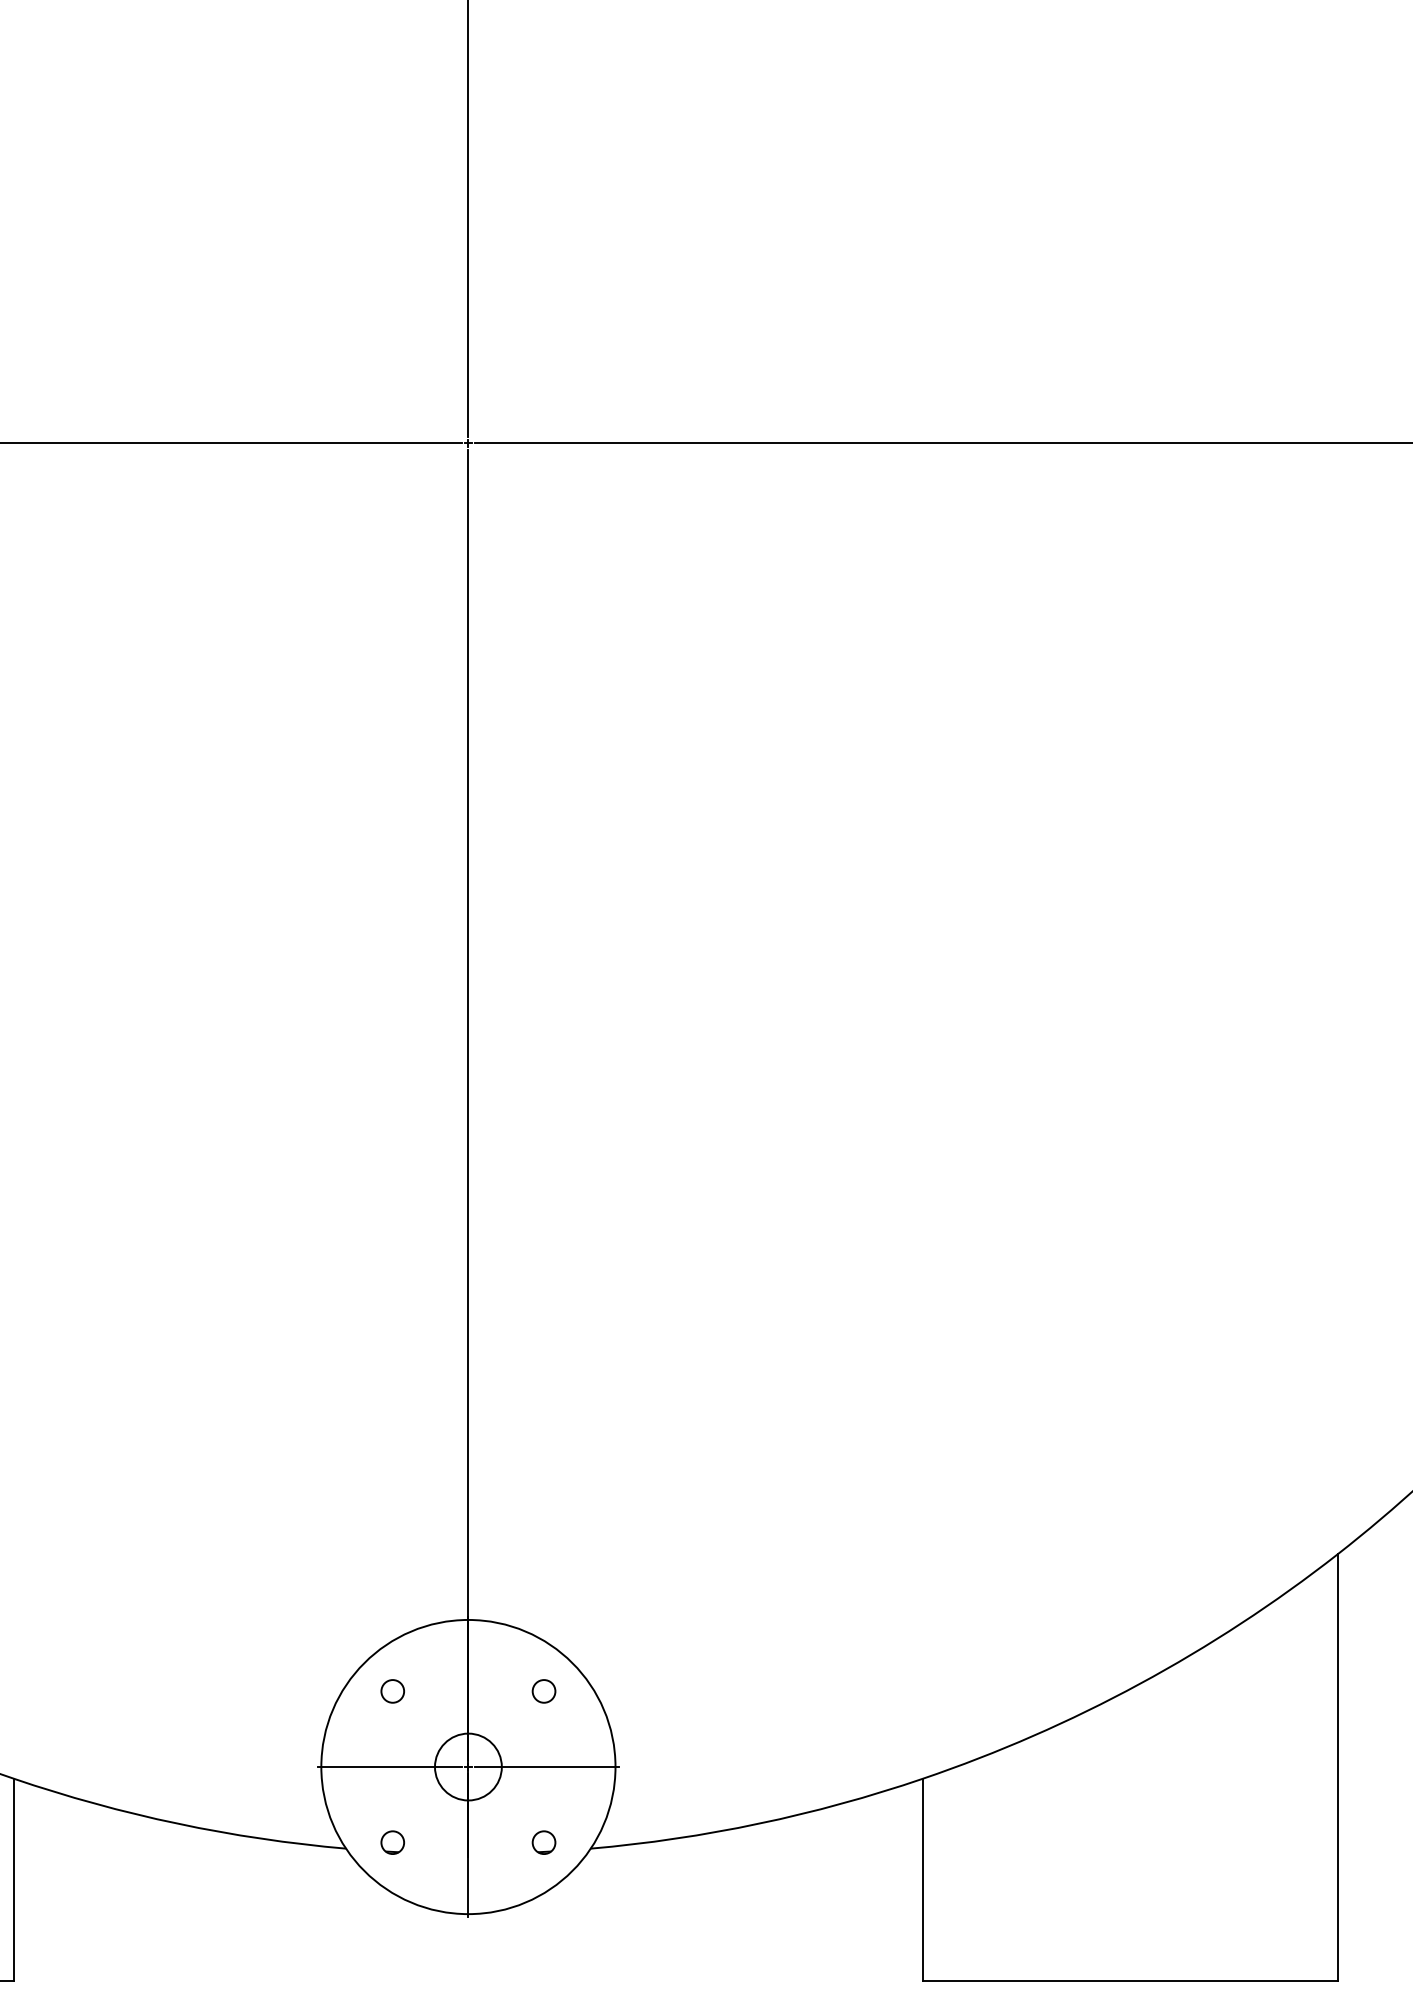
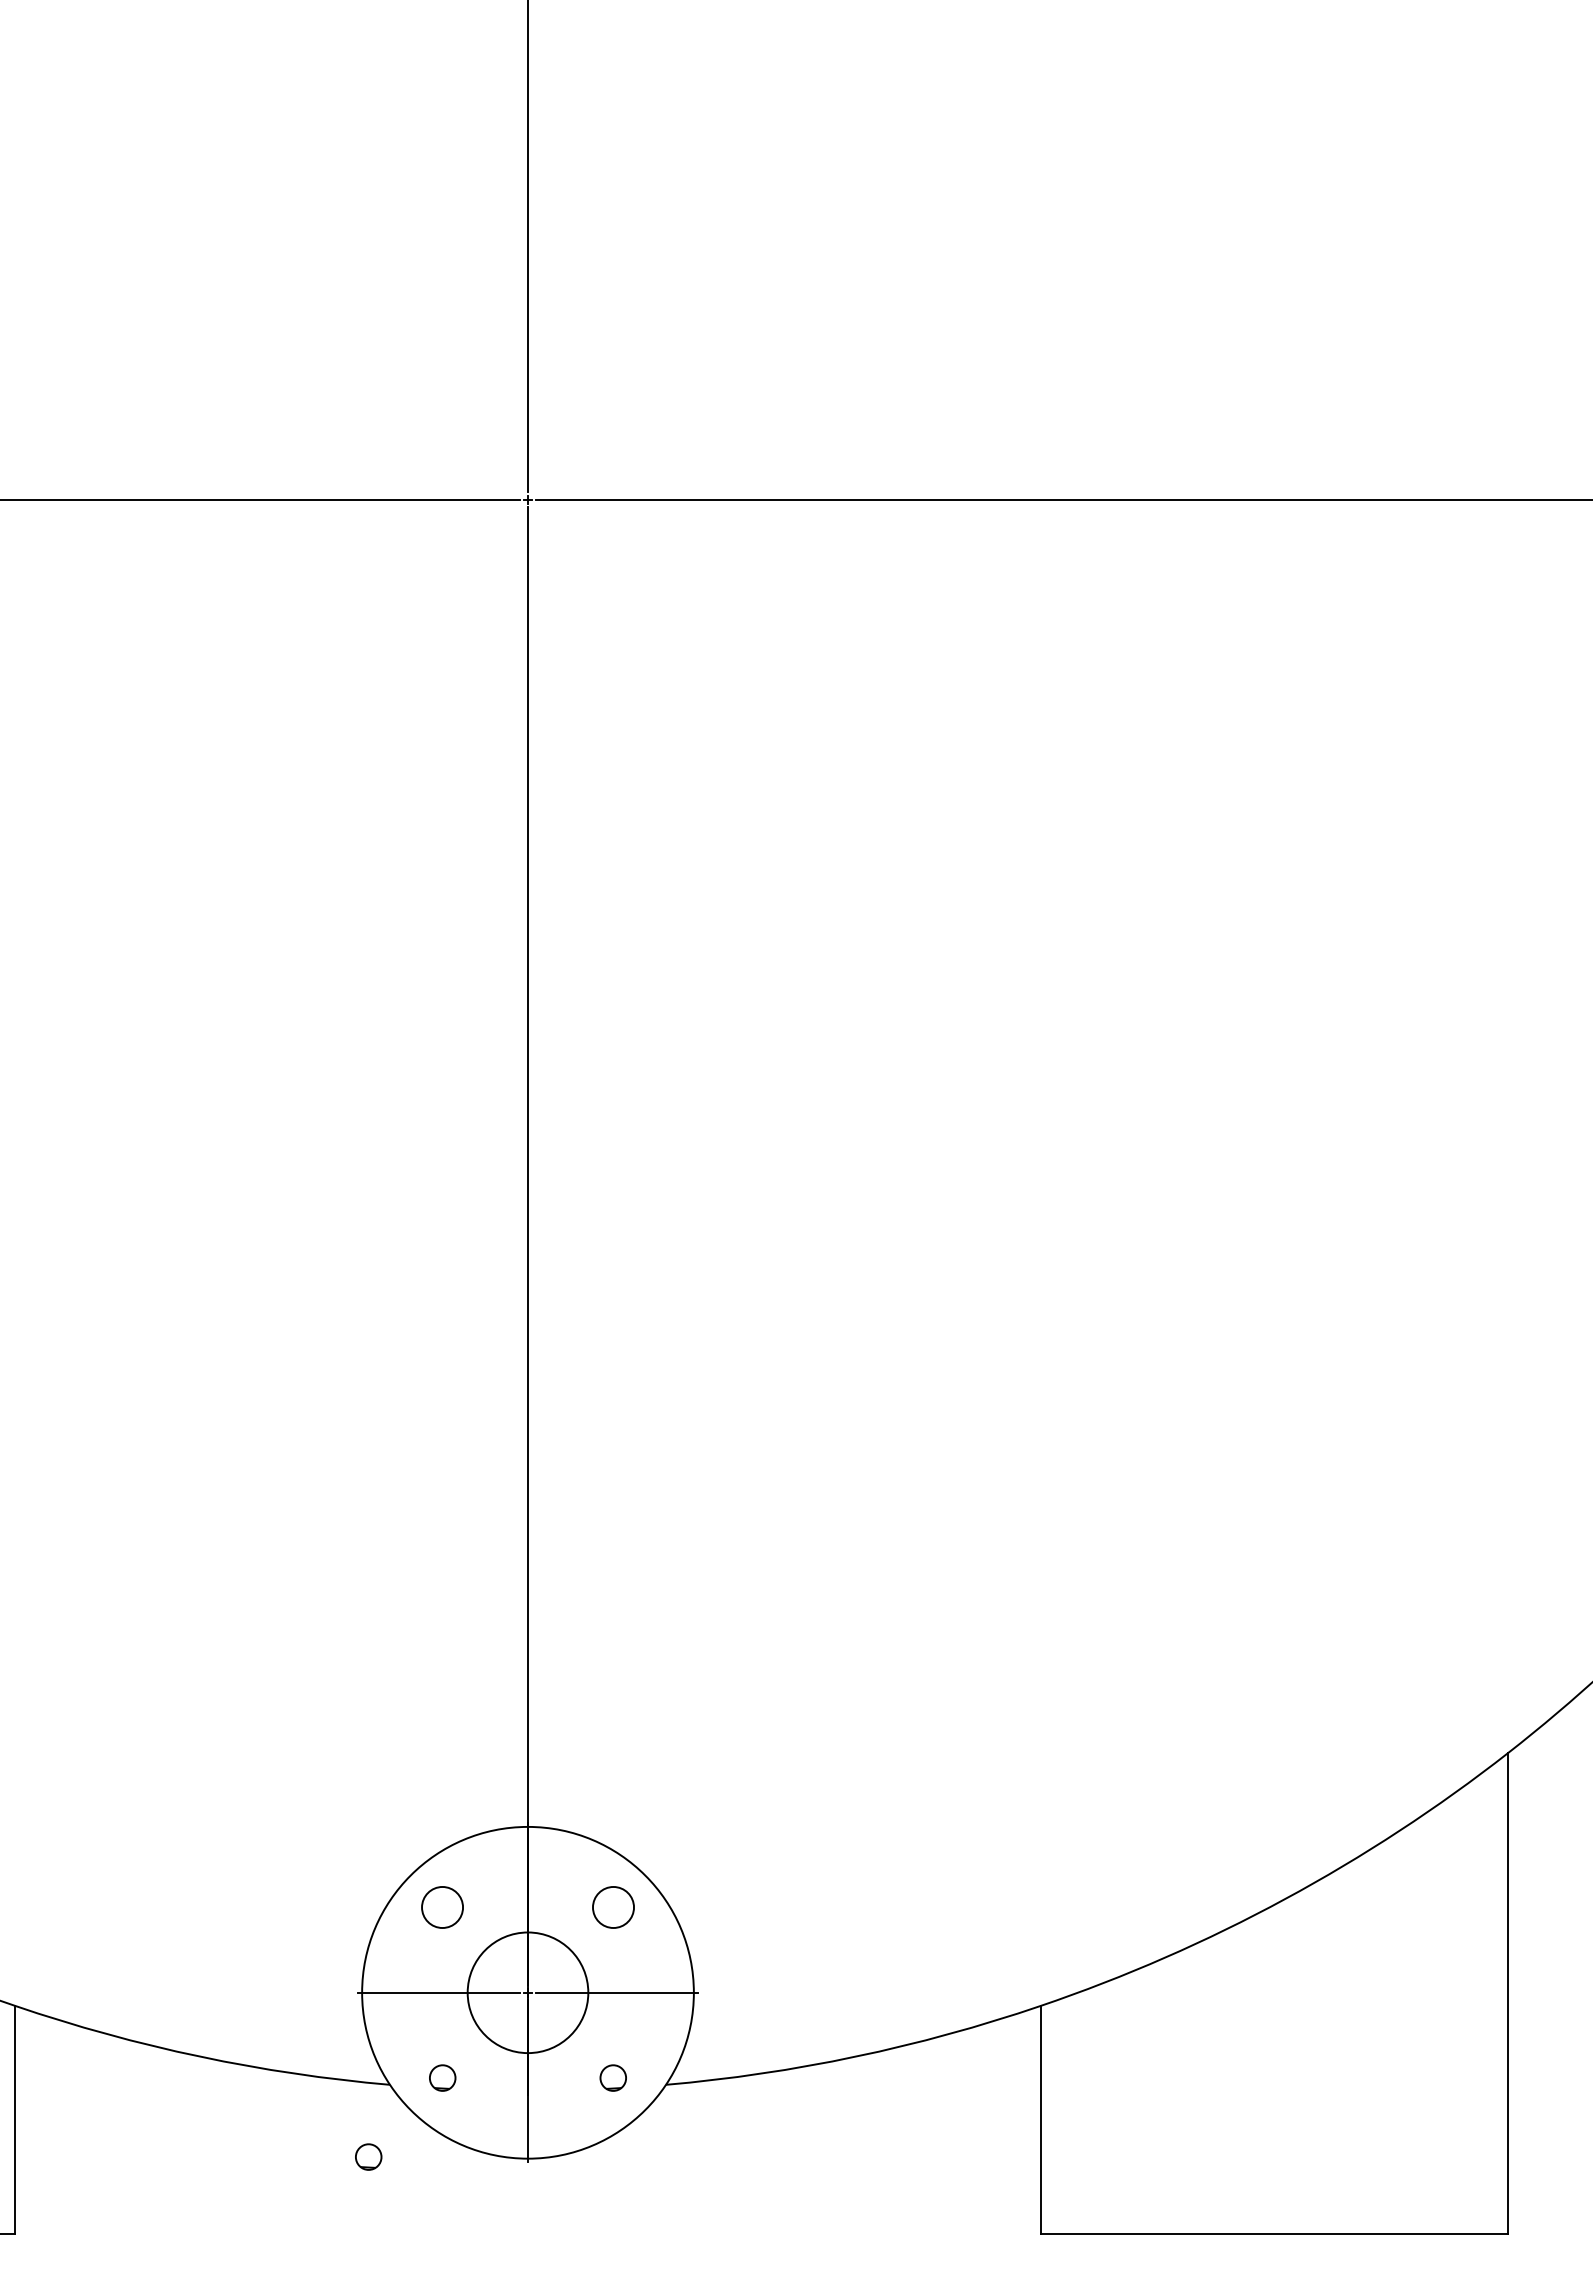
circle: (392, 1691) -> (442, 1907), size x1.6
circle: (543, 1691) -> (612, 1907), size x1.6
circle: (467, 1766) -> (527, 1992), size x1.6
part: (326, 1912) -> (368, 2156), added

